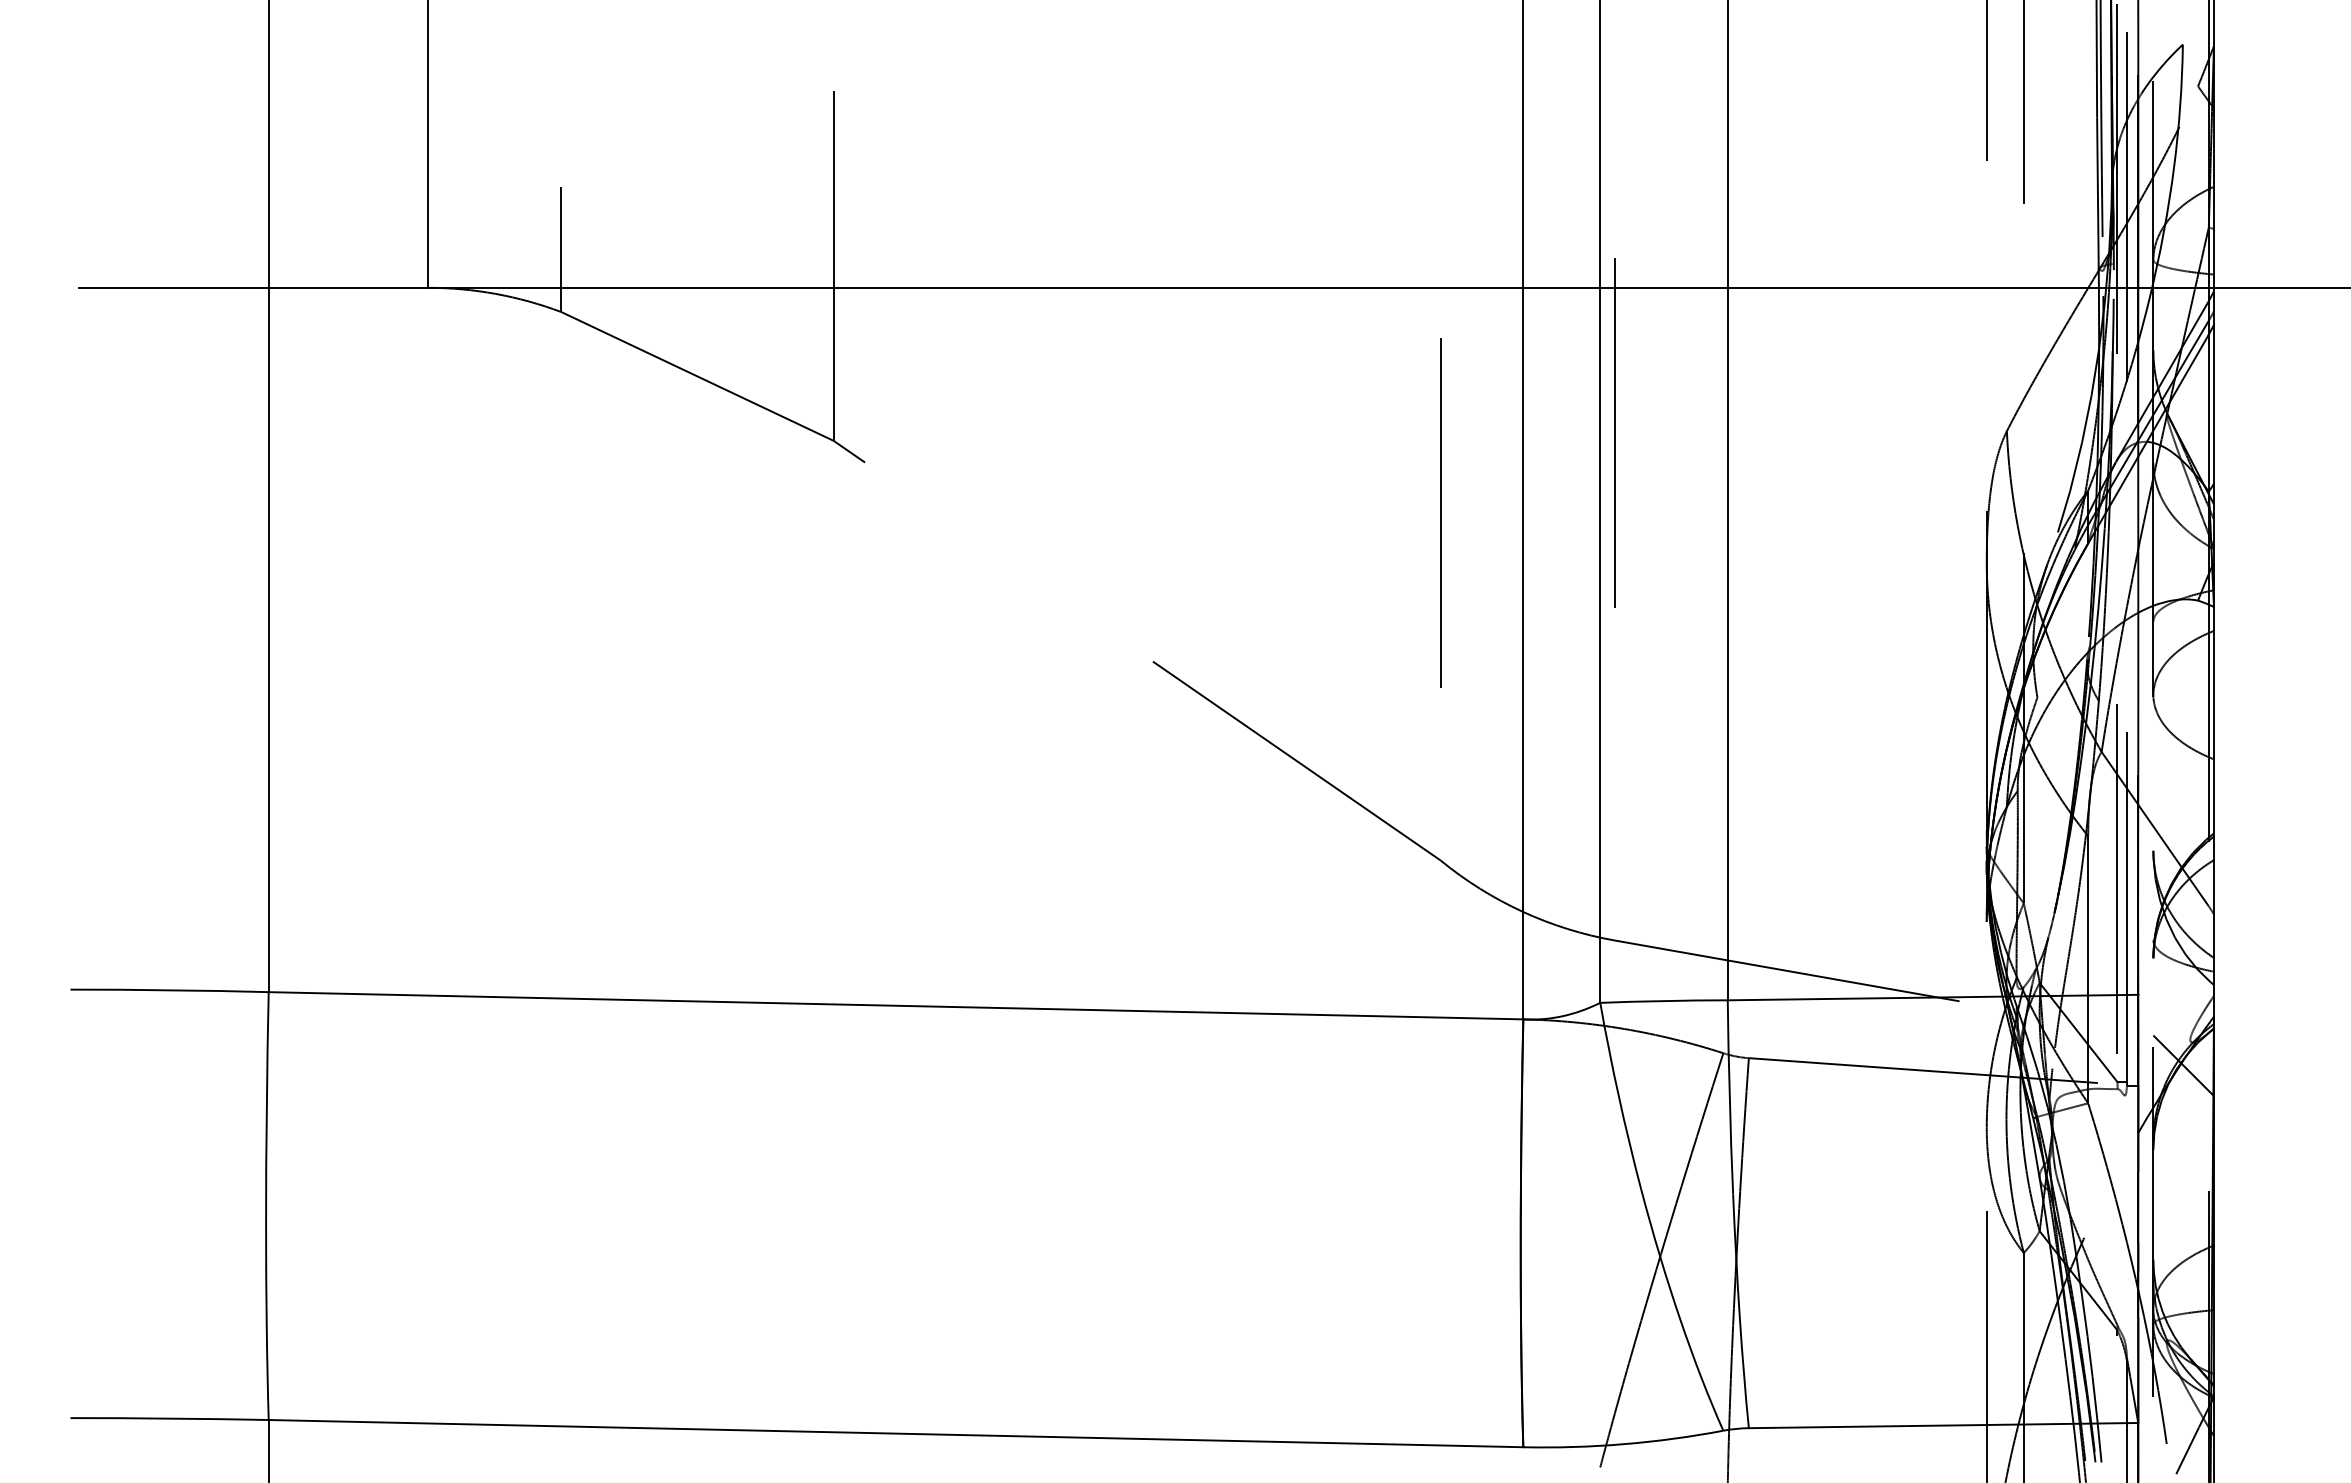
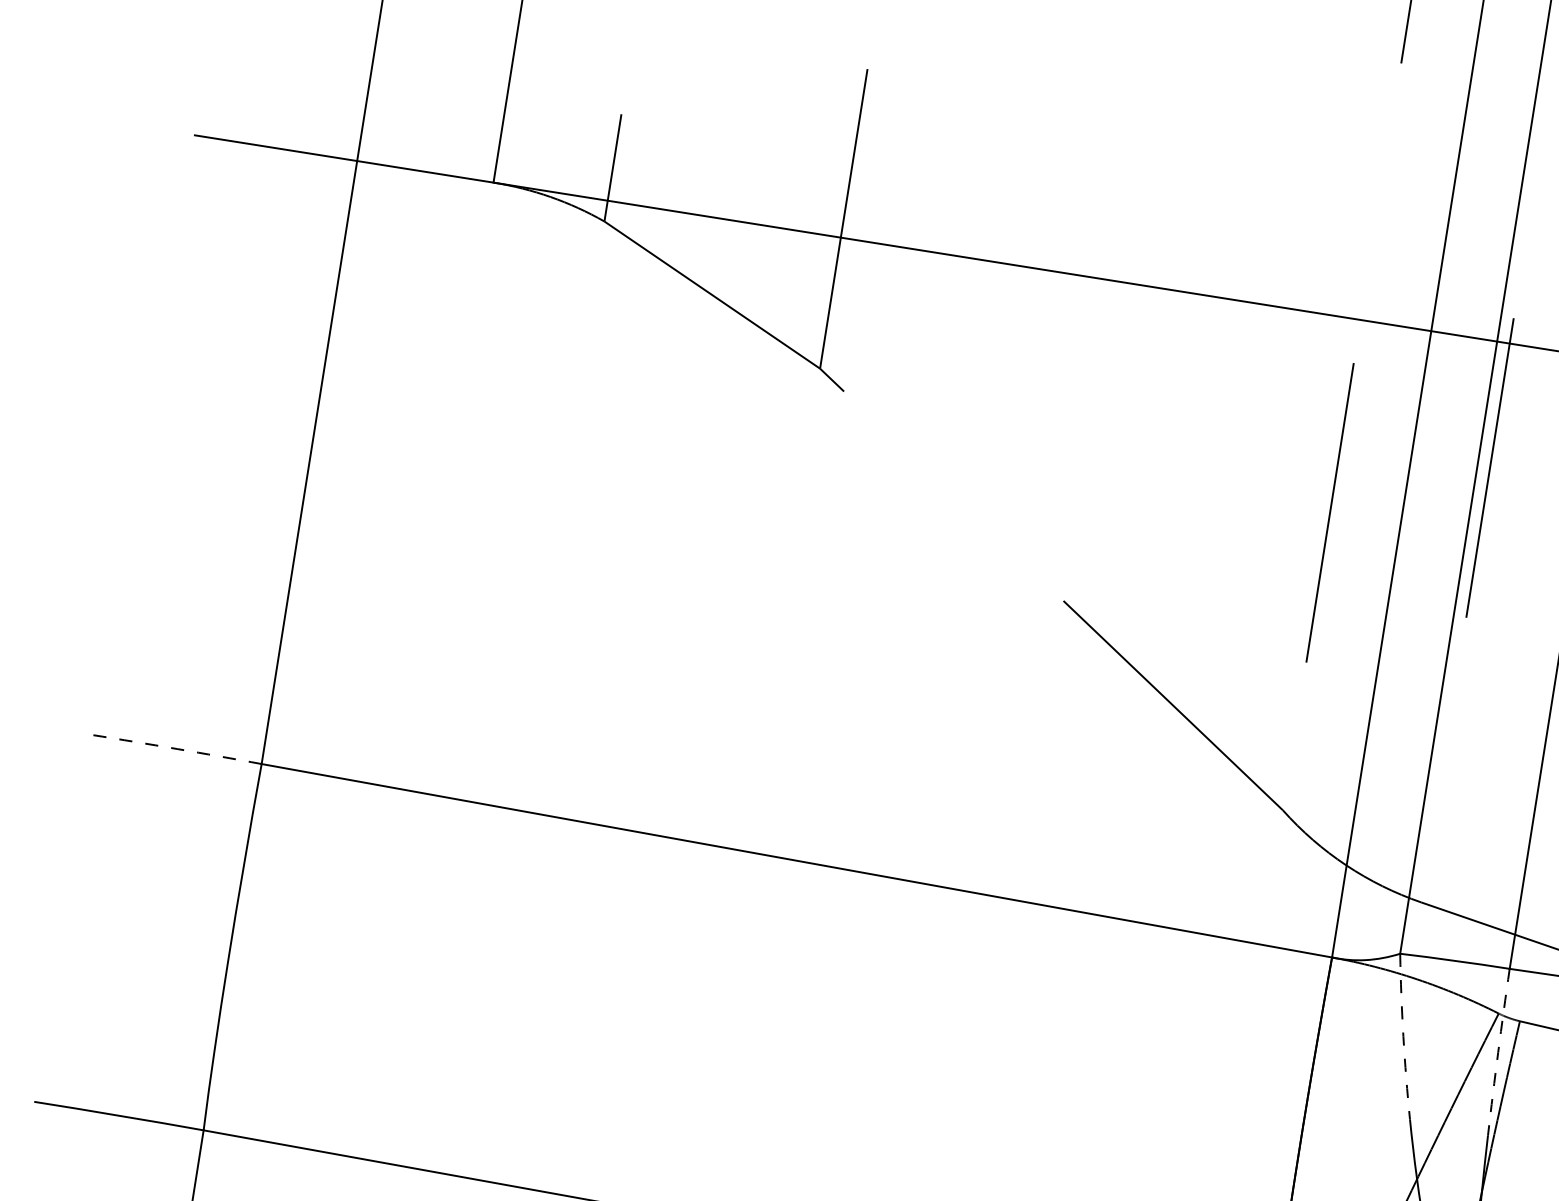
arc: (169, 990) -> (176, 749), solid -> dashed
arc: (1618, 1096) -> (1403, 1036), solid -> dashed
arc: (1729, 1097) -> (1498, 1052), solid -> dashed

